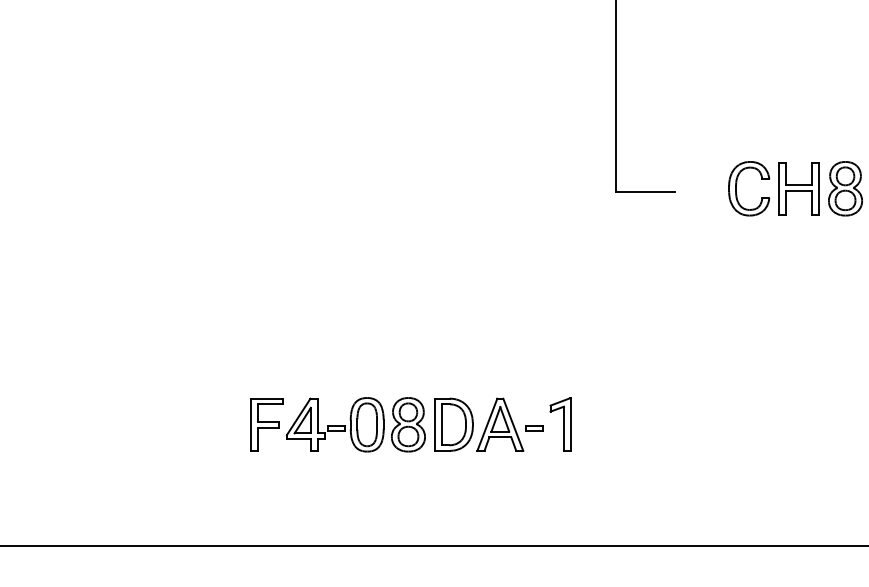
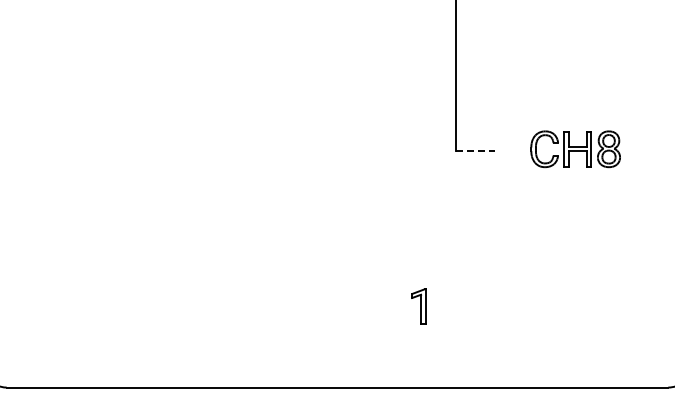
line: (645, 192) -> (475, 151), solid -> dashed
part: (396, 424) -> (309, 306), removed

